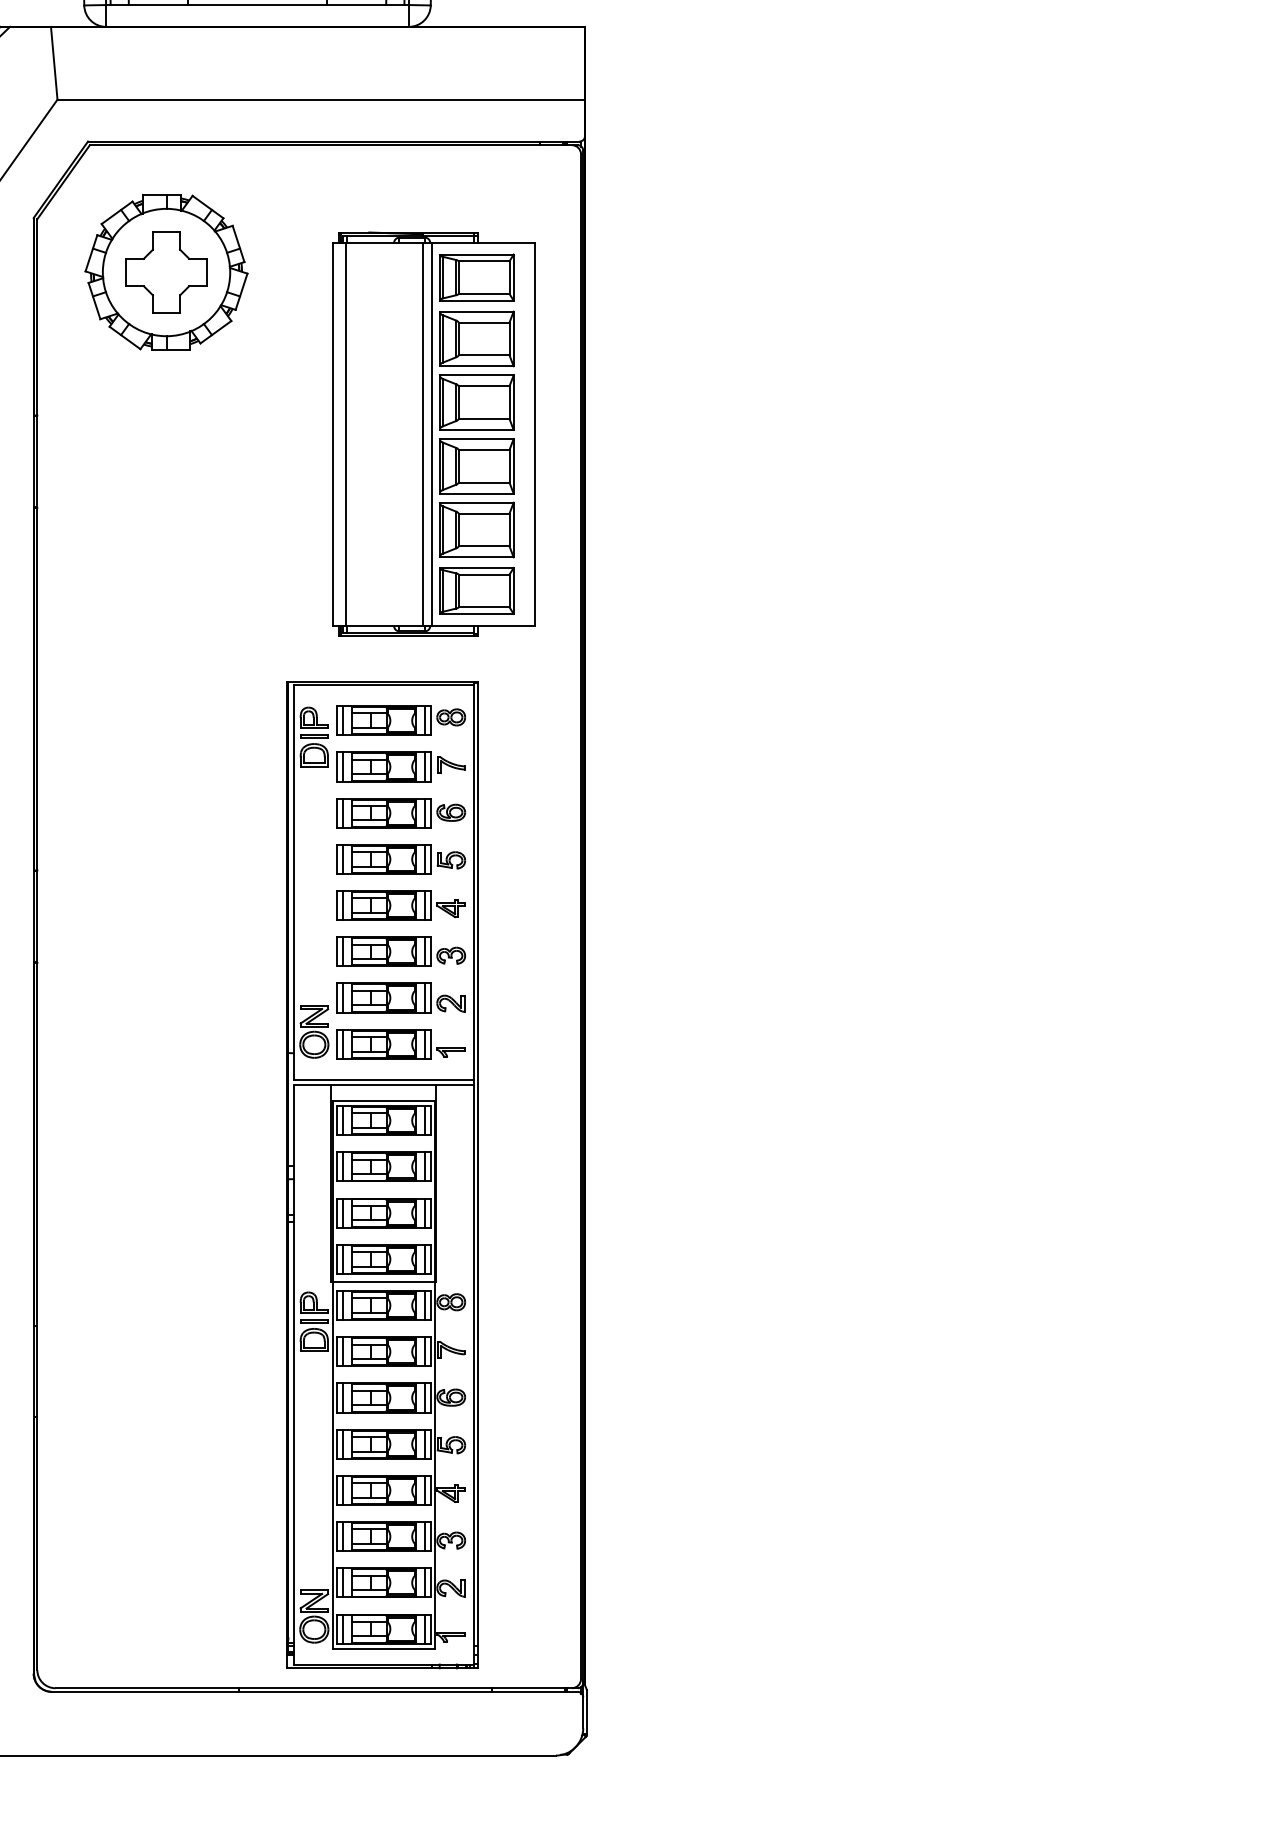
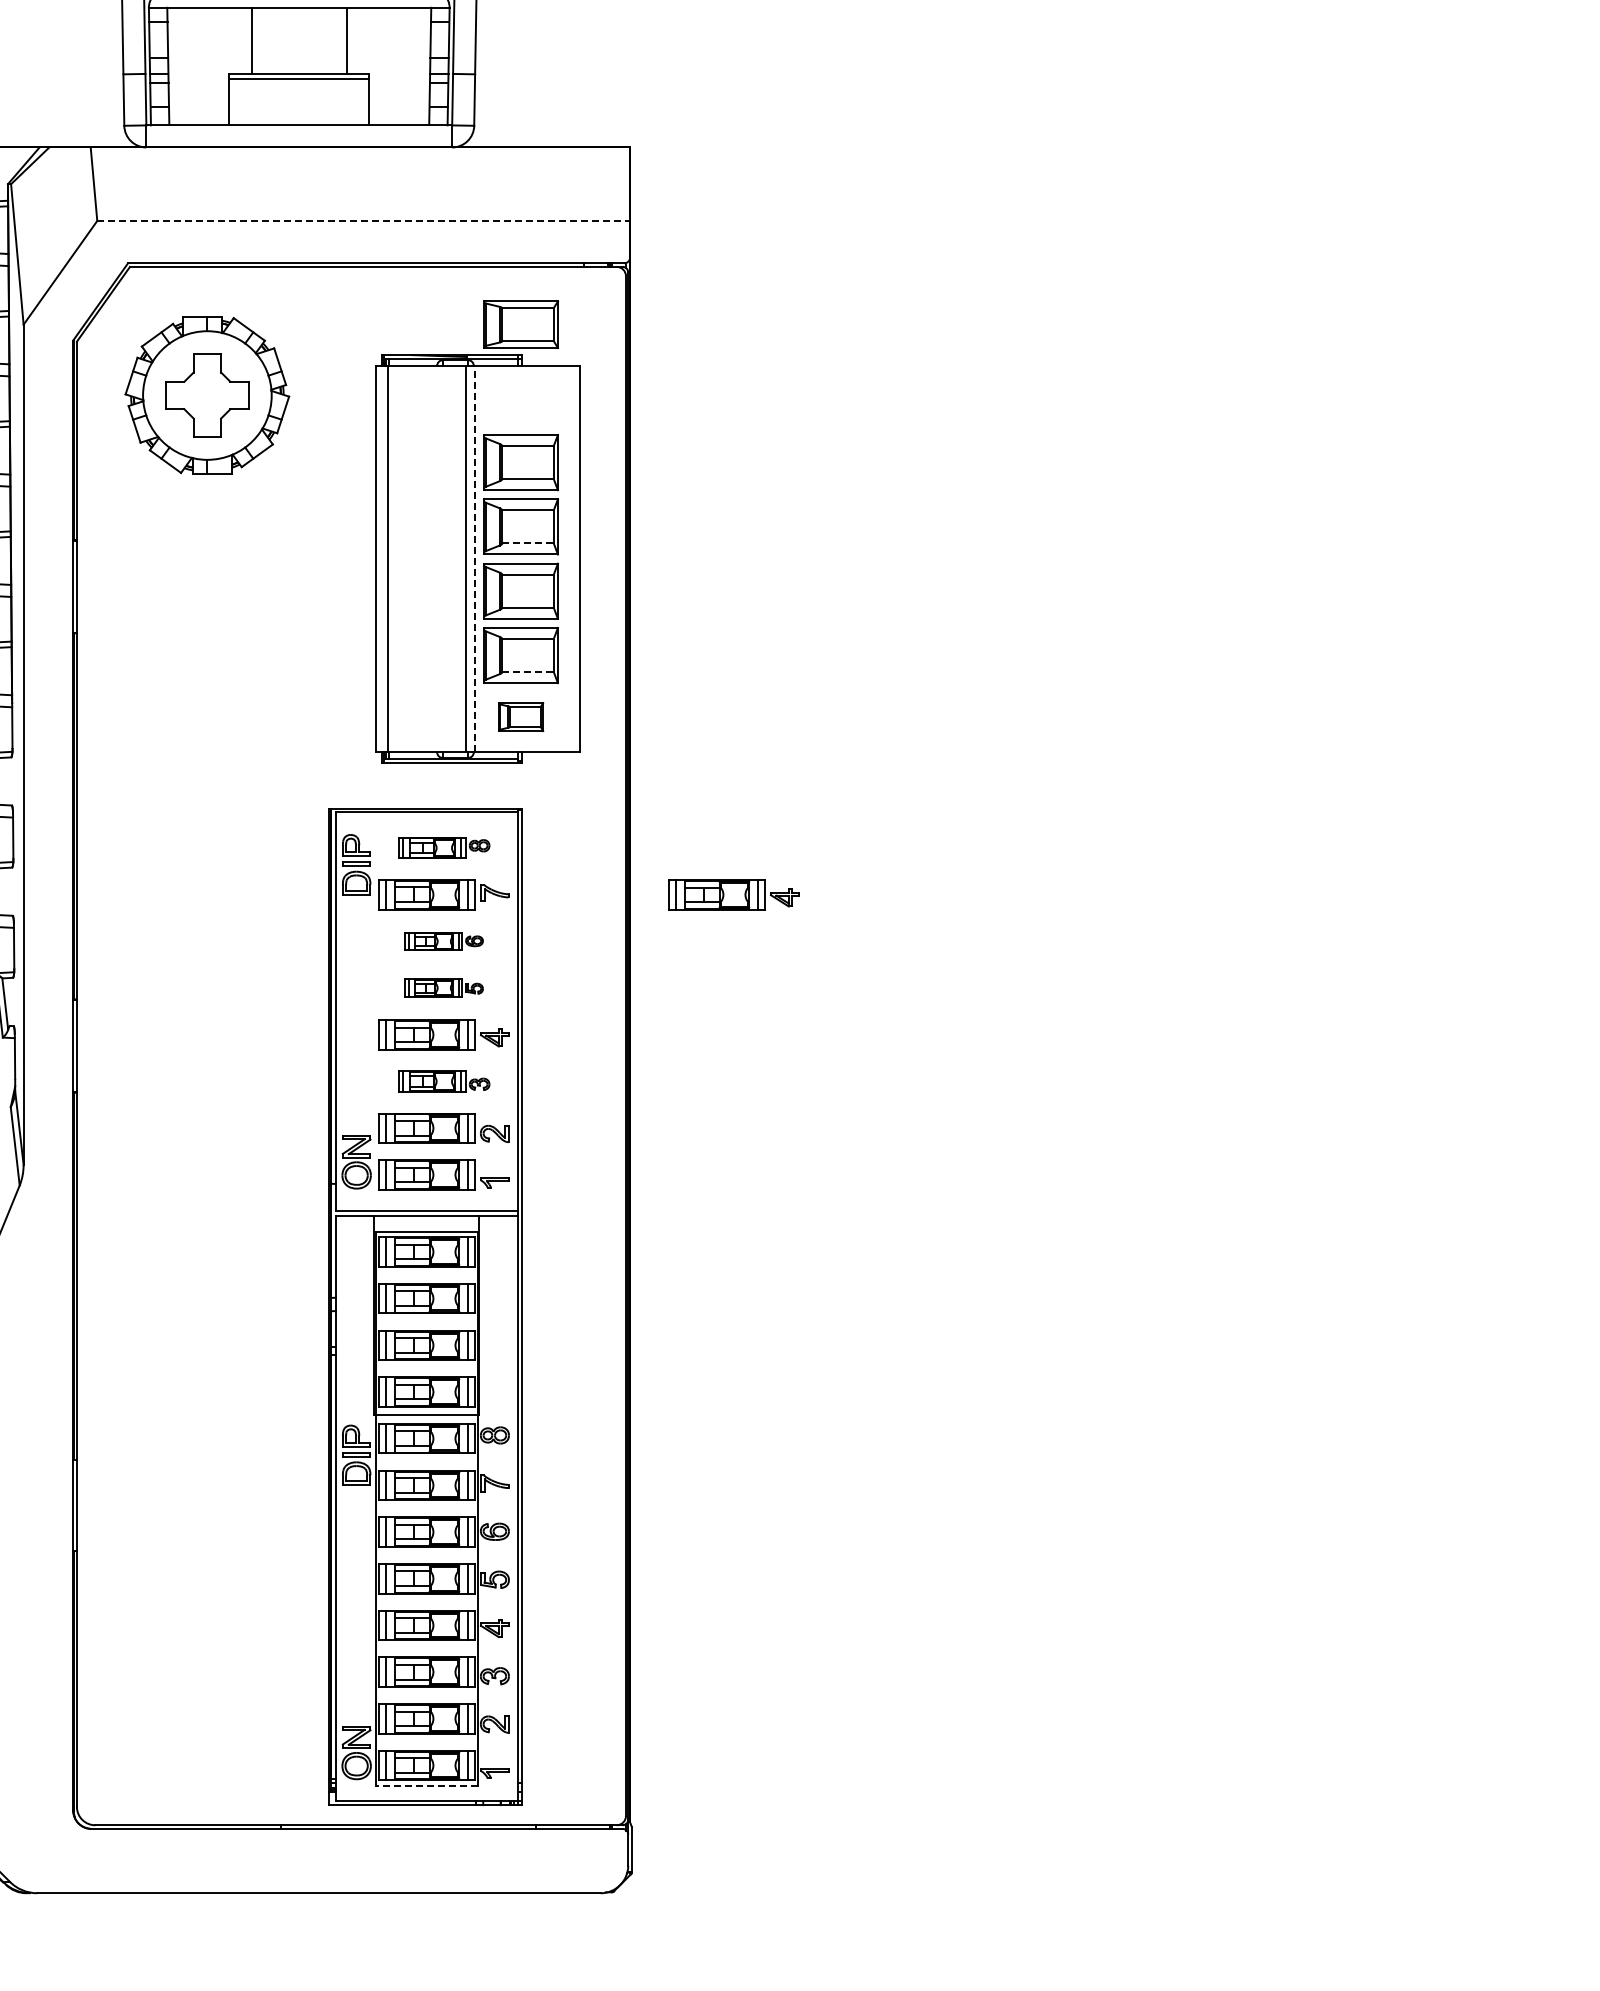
line: (322, 99) -> (364, 220), solid -> dashed
part: (476, 277) -> (520, 324), moved
line: (484, 419) -> (528, 543), solid -> dashed
line: (432, 434) -> (475, 559), solid -> dashed
line: (484, 546) -> (528, 672), solid -> dashed
part: (476, 590) -> (520, 716), size x0.6
part: (400, 720) -> (443, 847), size x0.7
part: (687, 766) -> (733, 894), added
part: (400, 813) -> (443, 941), size x0.6
part: (400, 858) -> (443, 987), size x0.6
part: (400, 951) -> (443, 1081), size x0.7
line: (383, 1648) -> (426, 1785), solid -> dashed

